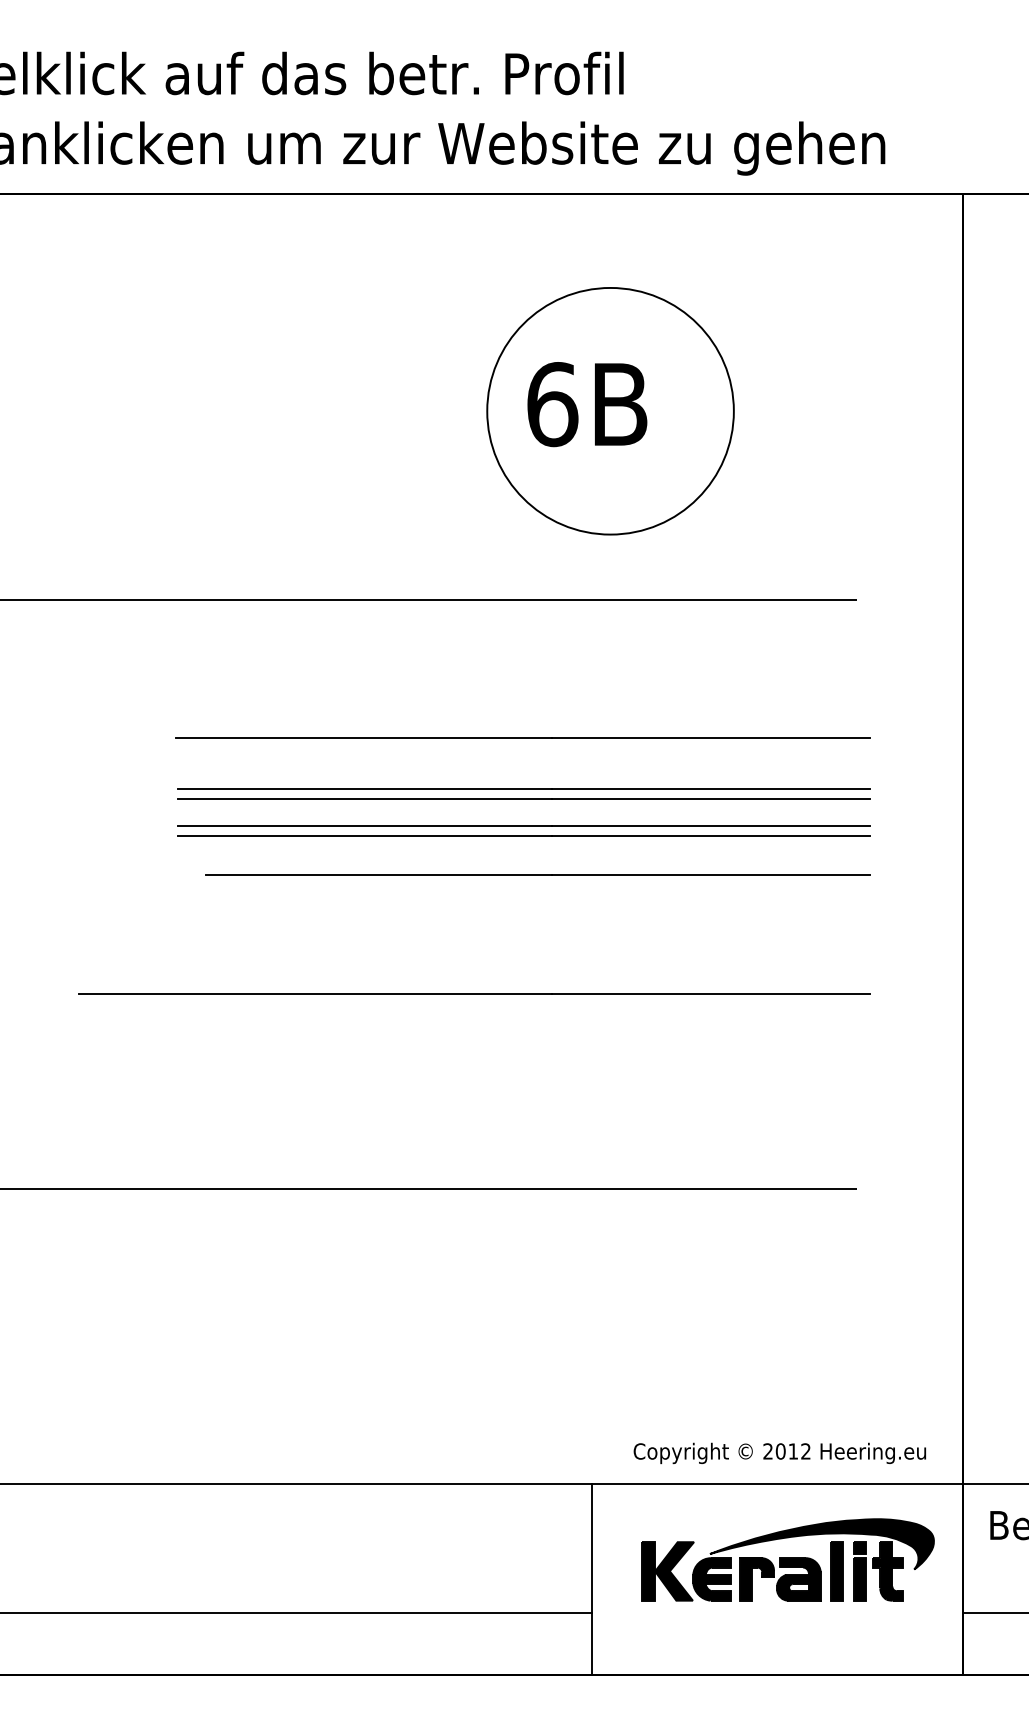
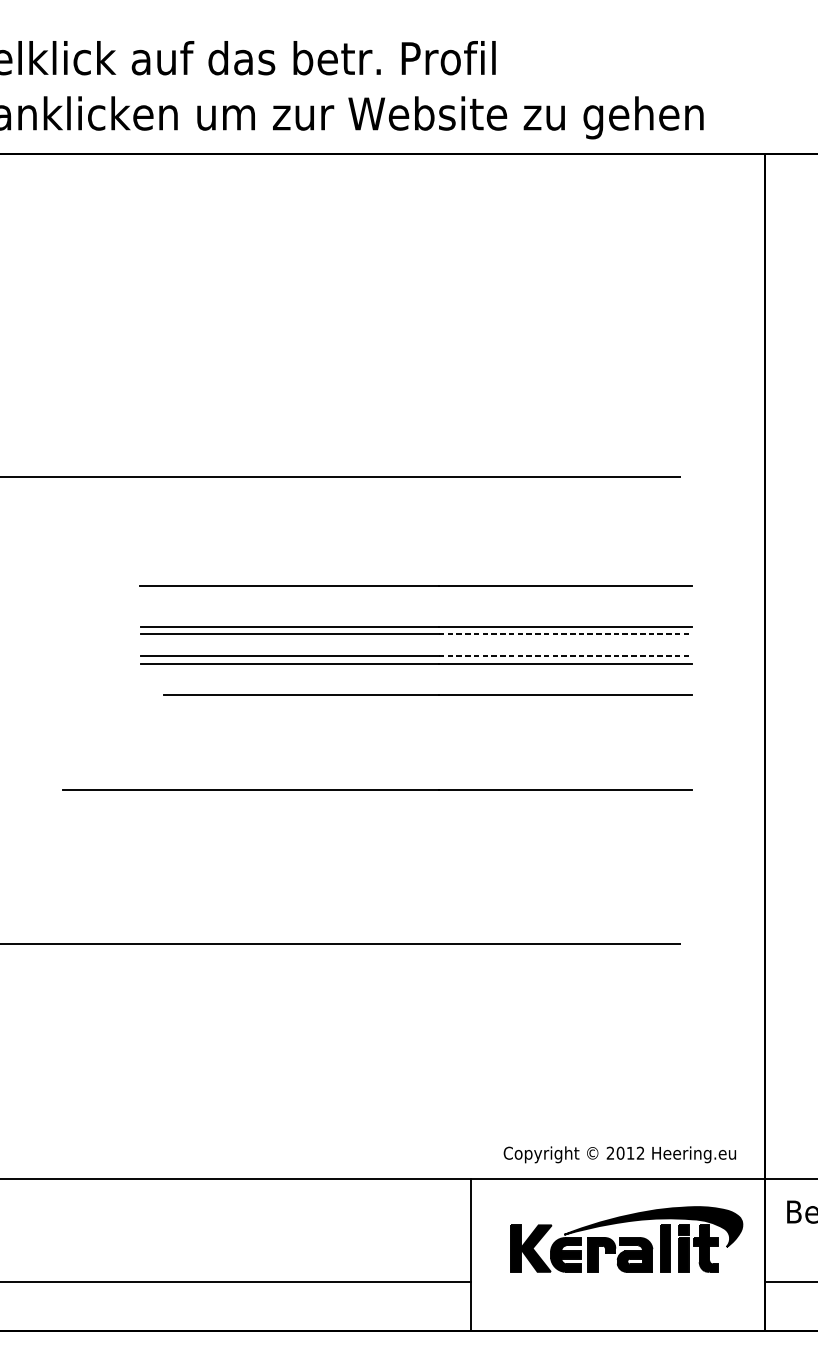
part: (610, 411) -> (485, 326), removed
line: (711, 798) -> (565, 634), solid -> dashed
line: (711, 825) -> (565, 655), solid -> dashed

